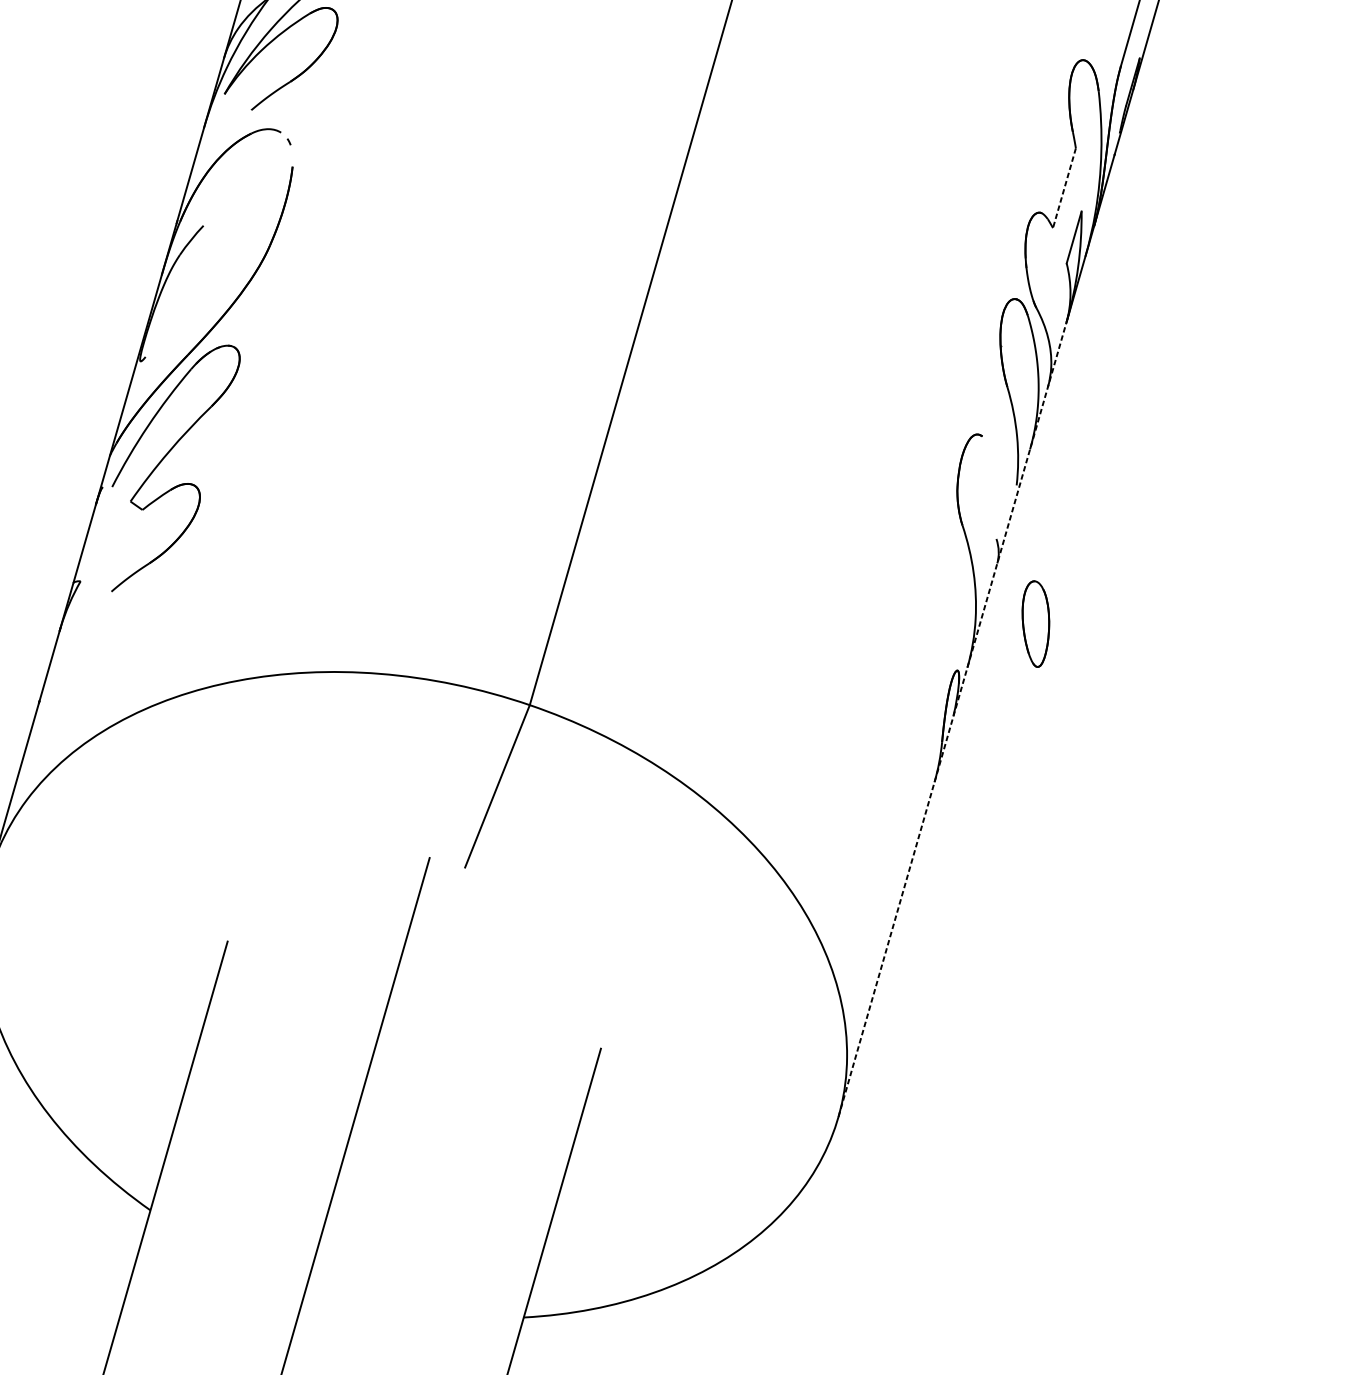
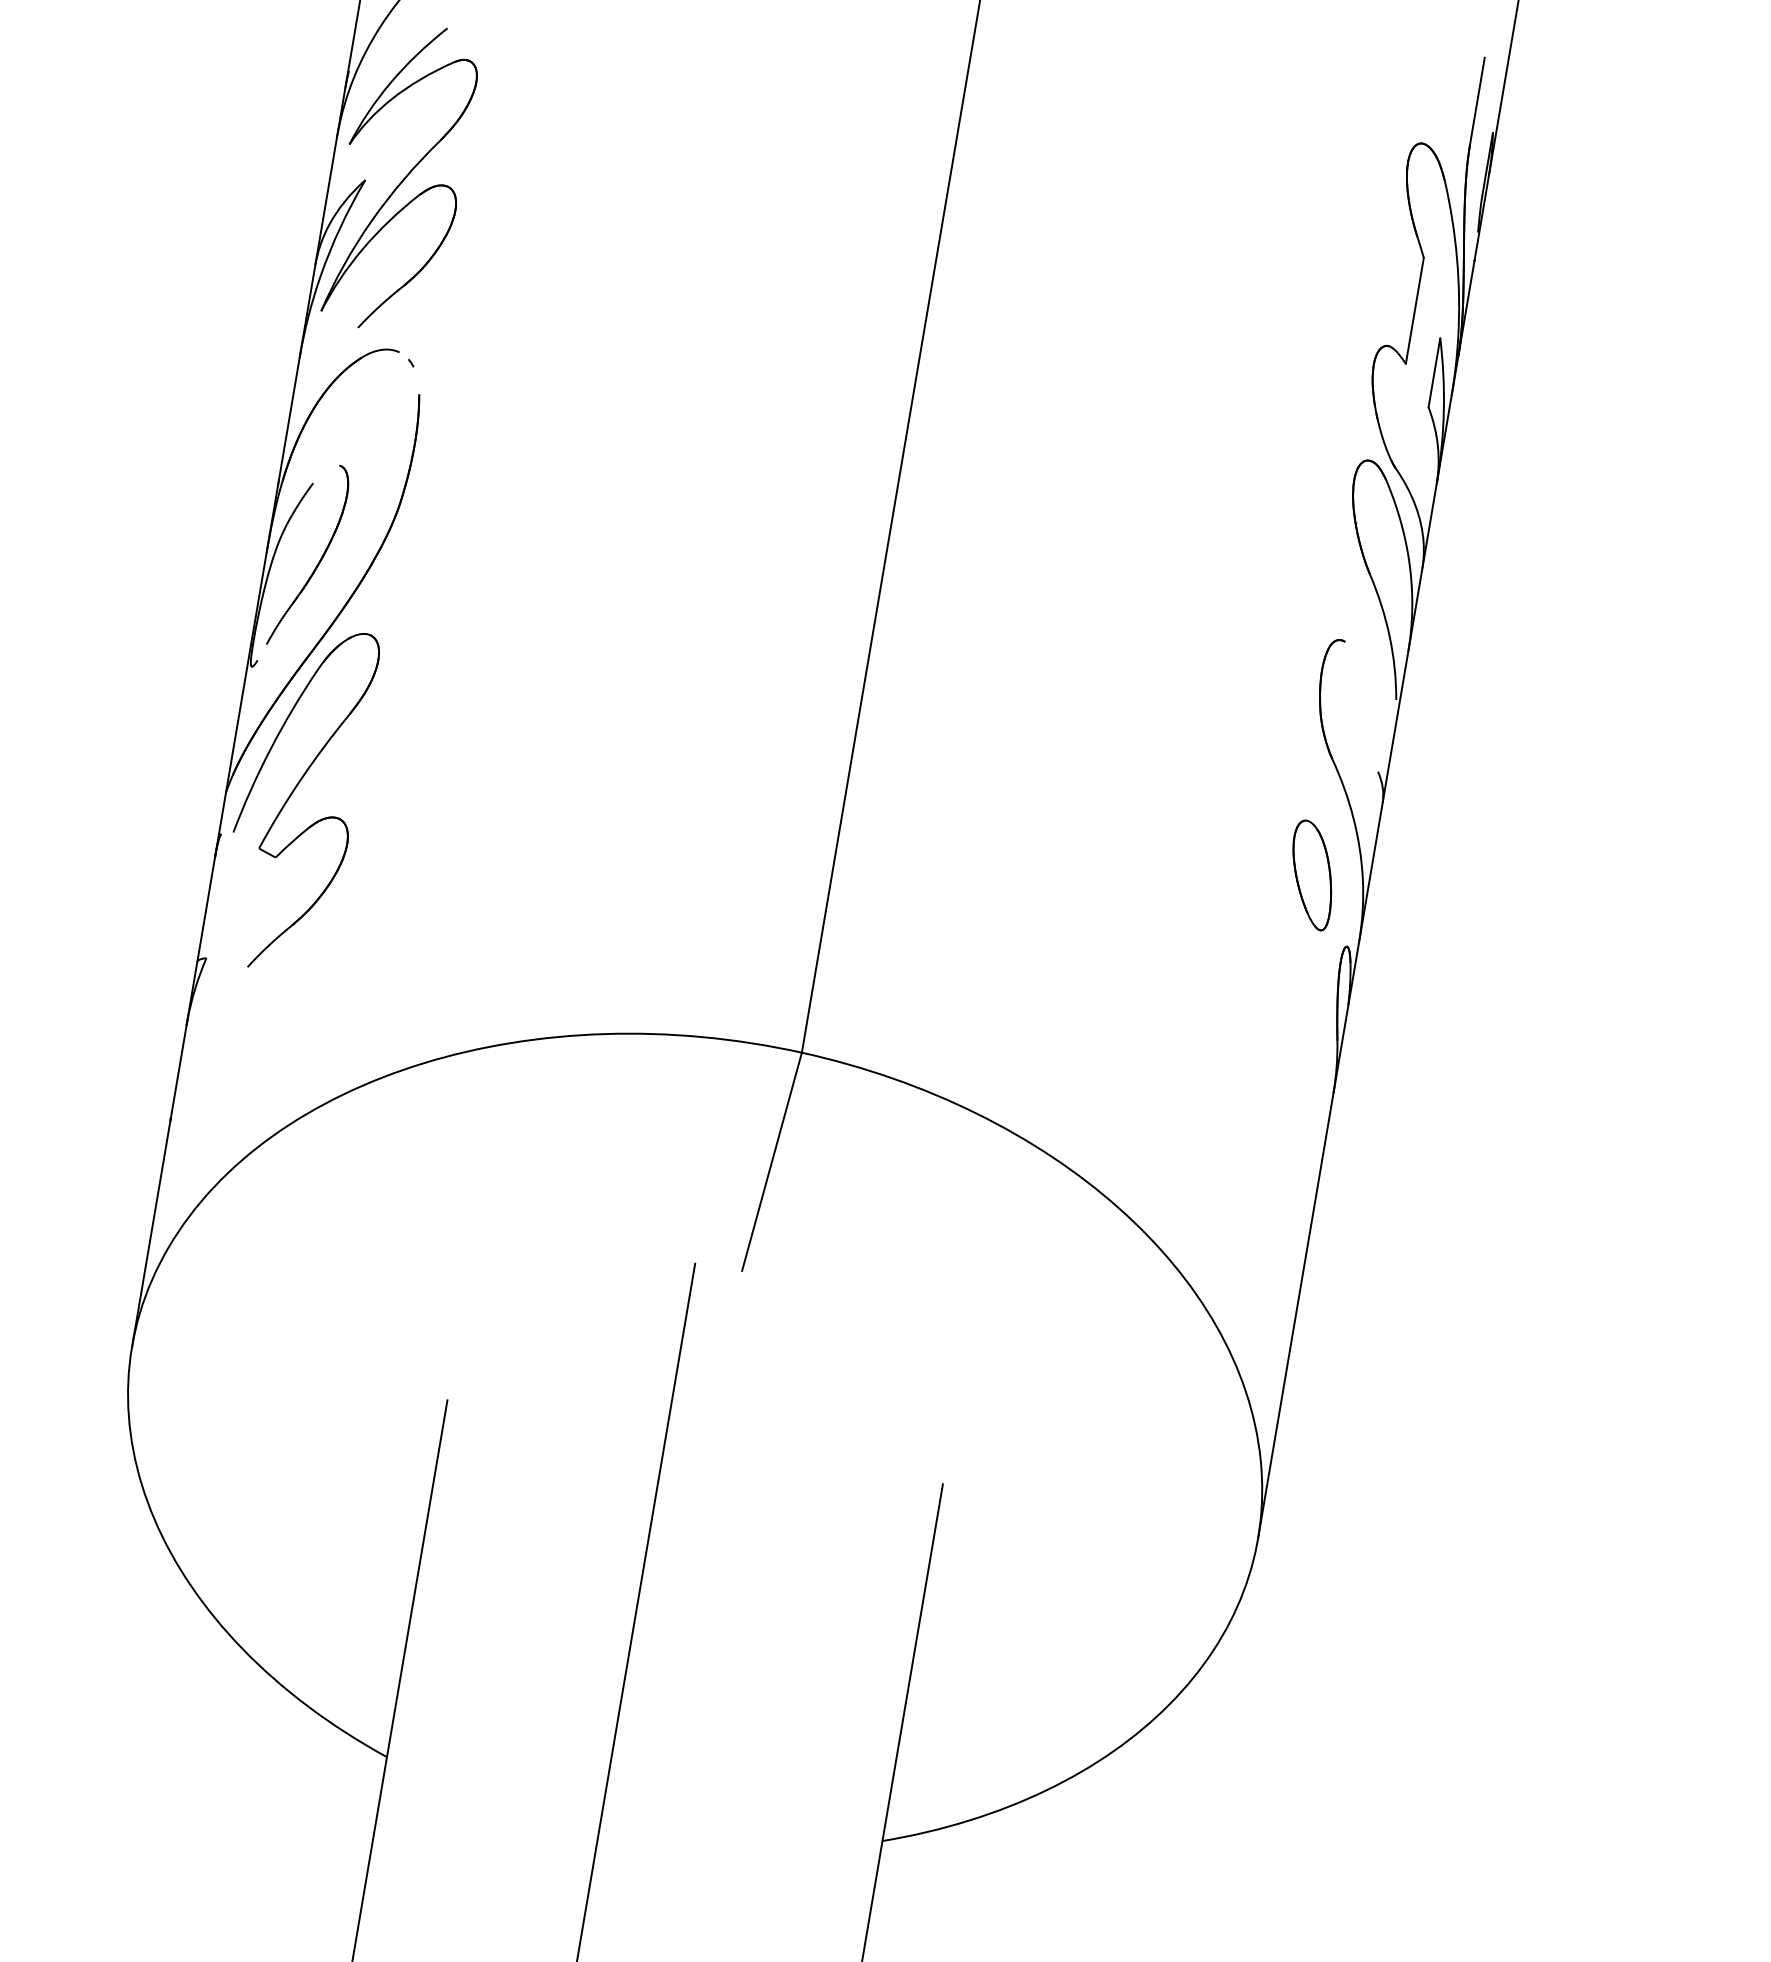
line: (1064, 187) -> (1414, 310), dashed -> solid
part: (200, 286) -> (318, 561), added
part: (1035, 624) -> (1312, 875), moved
line: (952, 719) -> (1347, 1010), dashed -> solid

